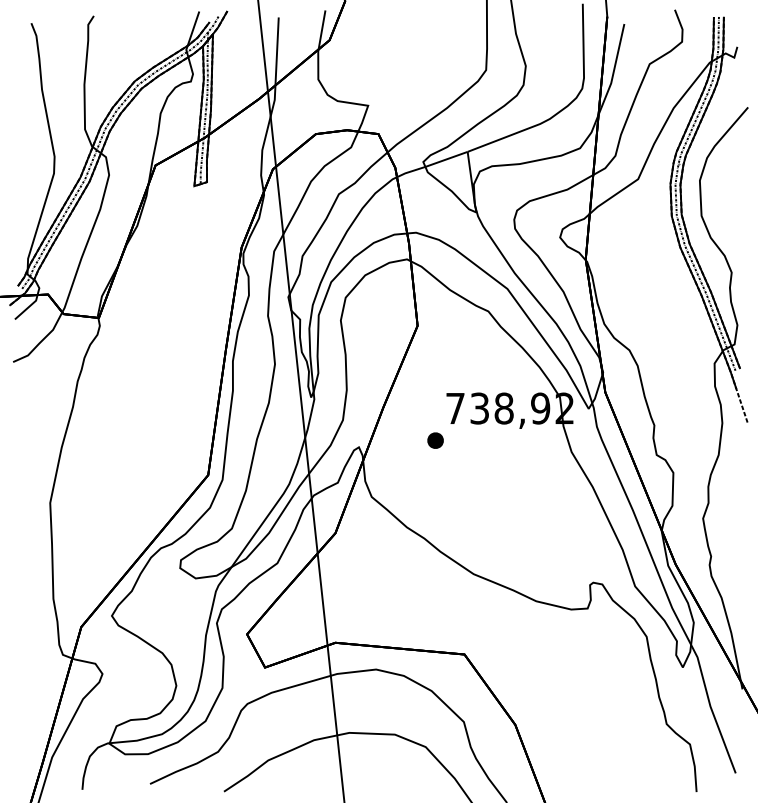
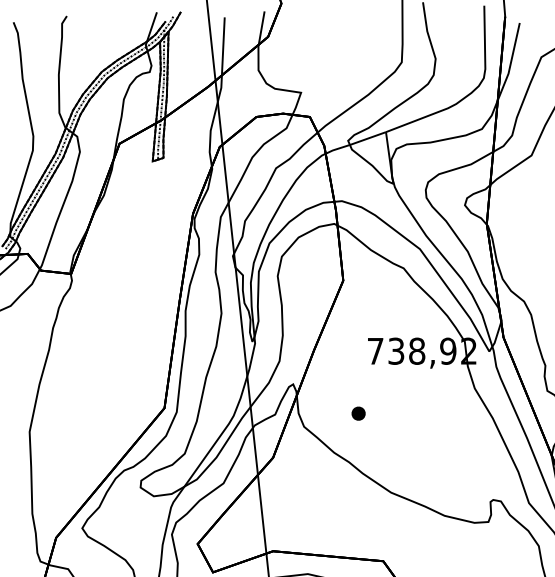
part: (435, 440) -> (358, 413), moved

